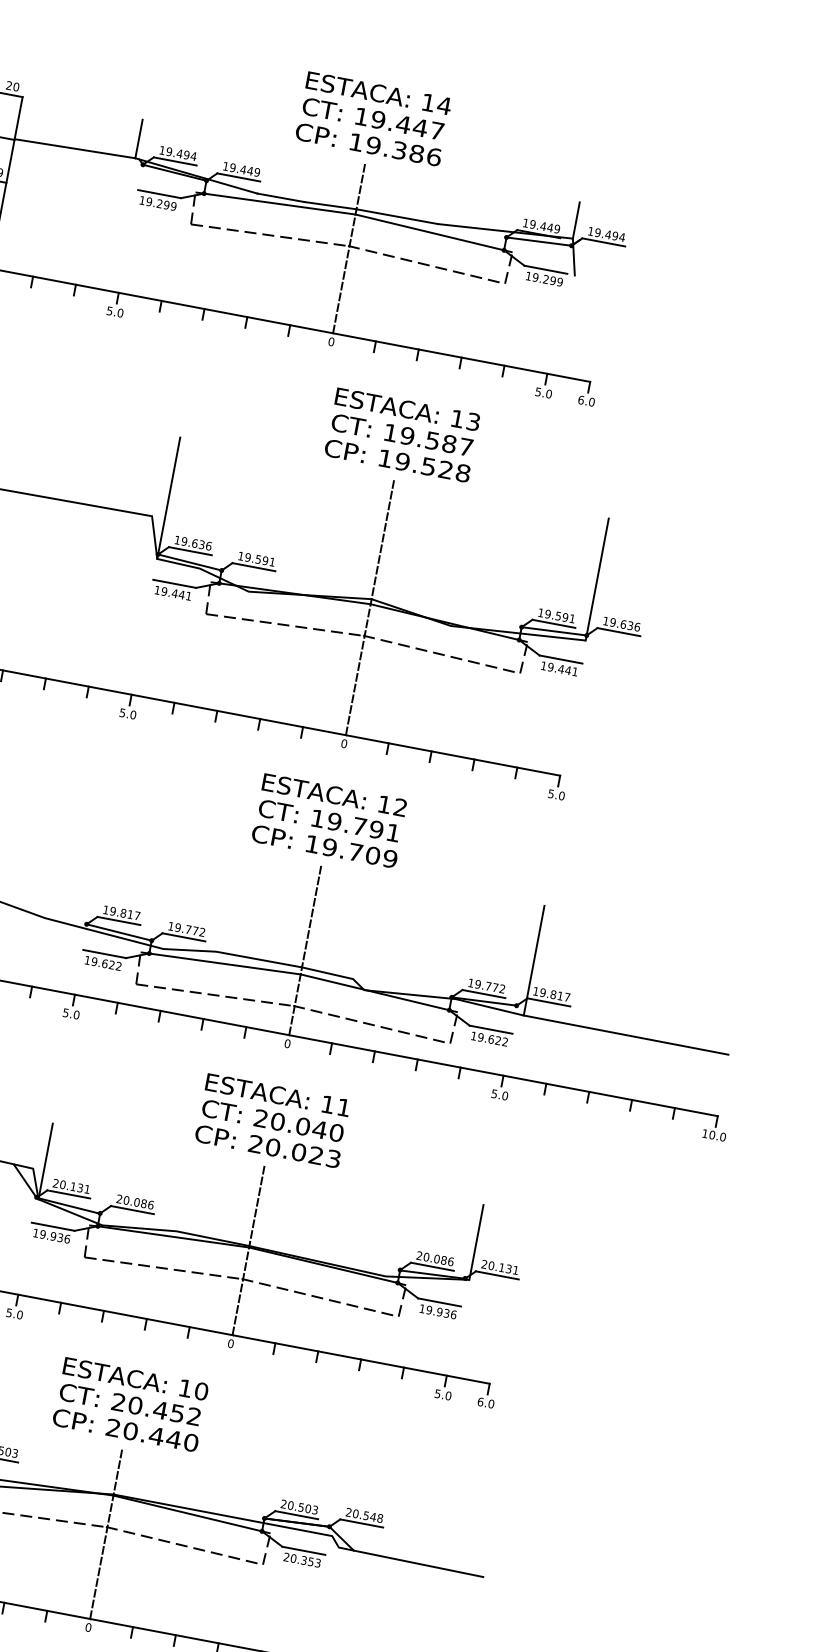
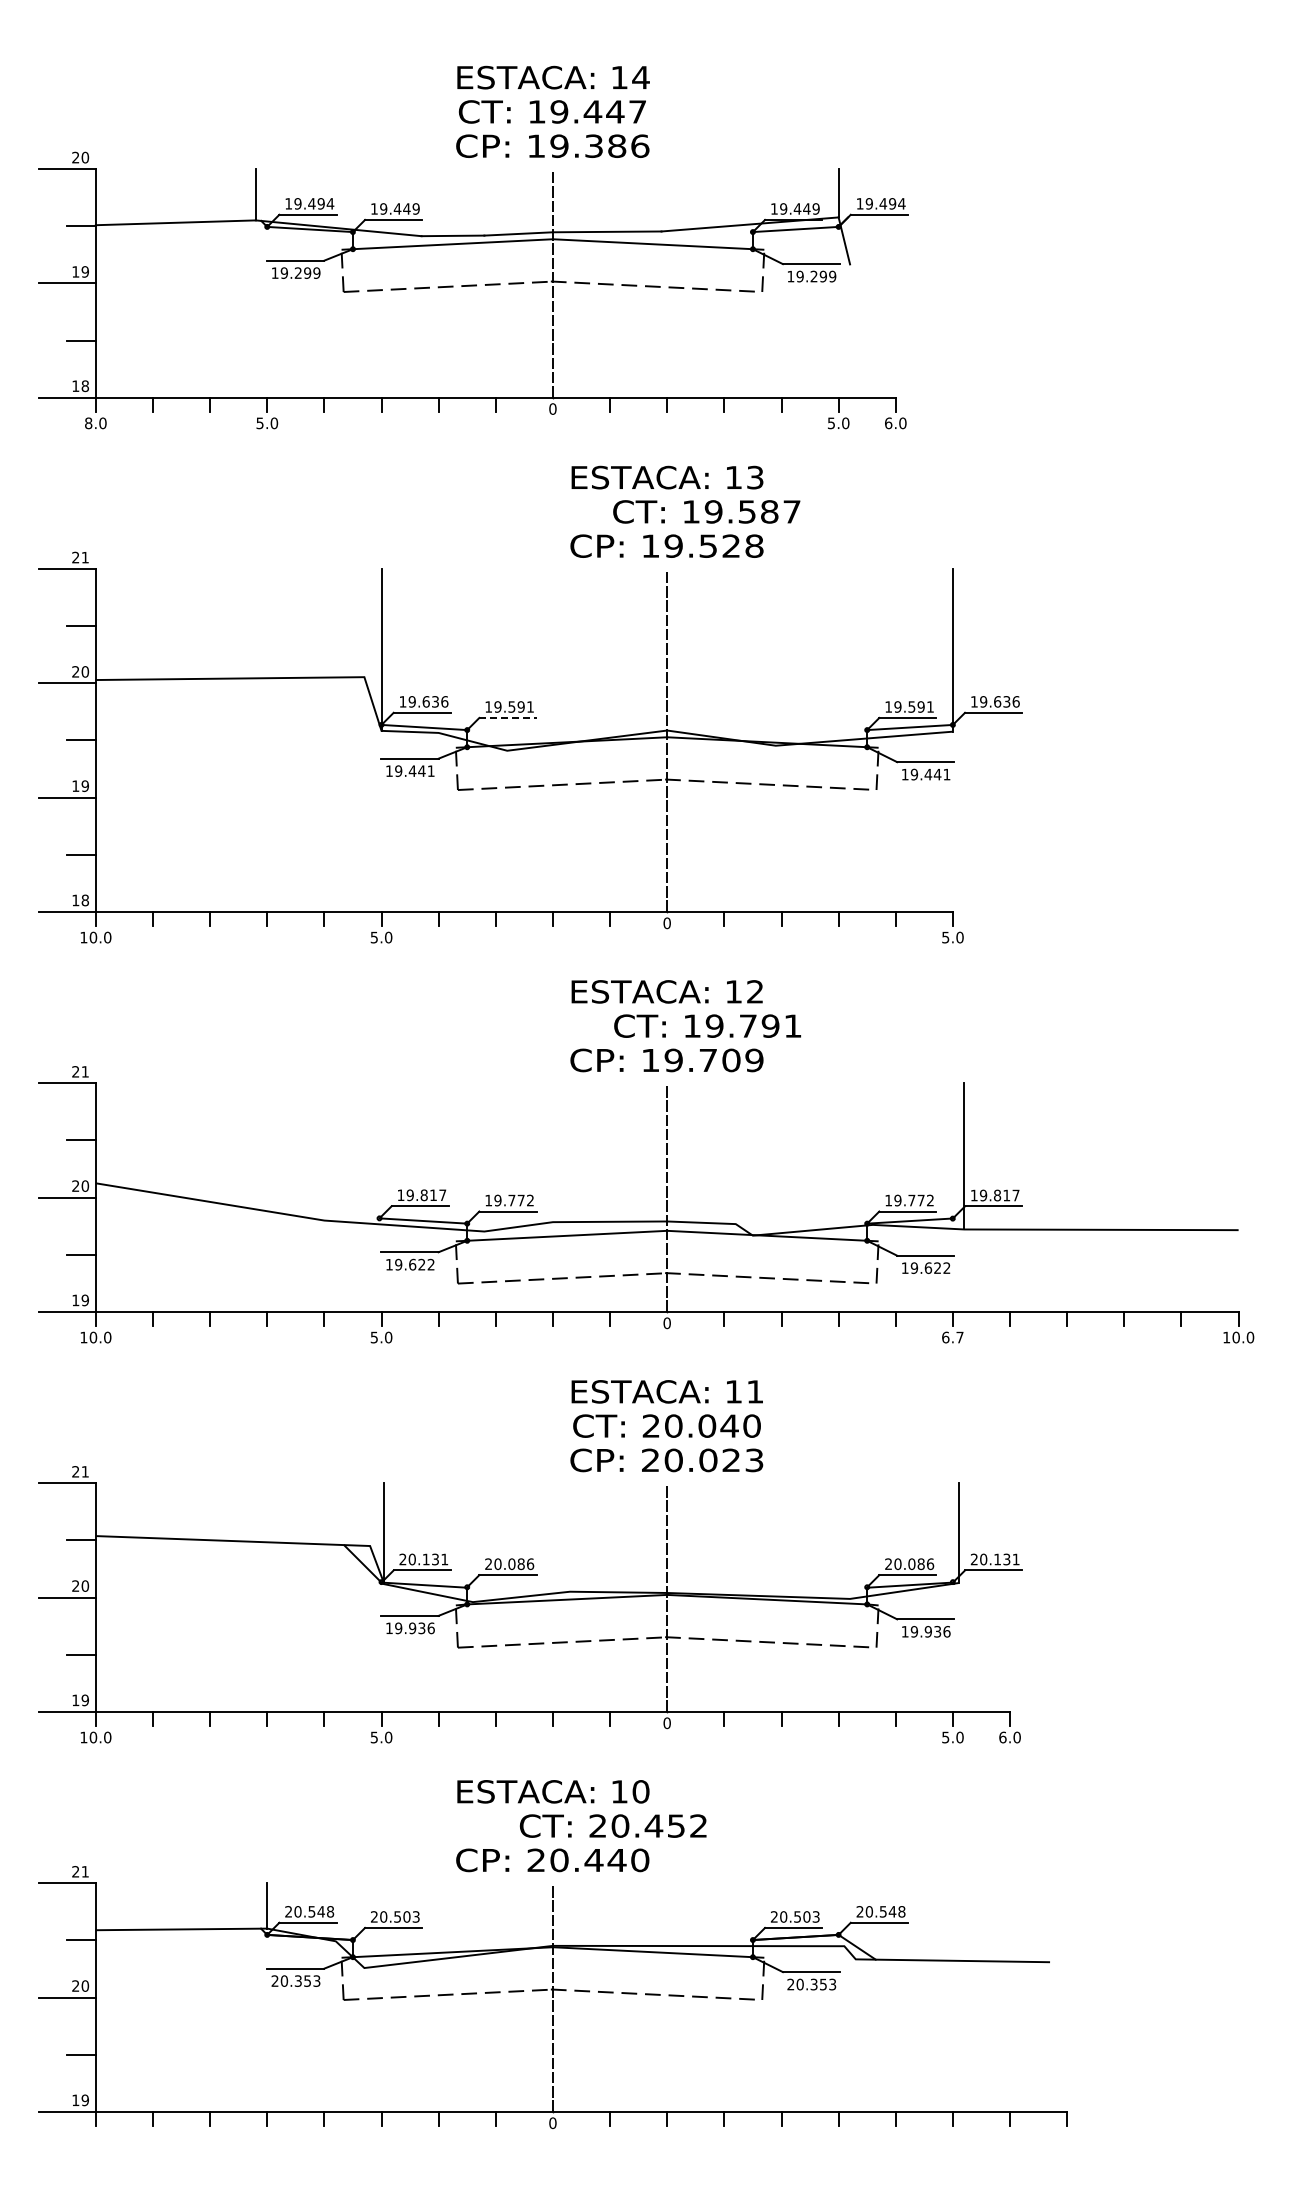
text: (402, 434) -> (706, 511), moved
line: (253, 566) -> (507, 717), solid -> dashed
text: (329, 820) -> (707, 1025), moved
text: (499, 1094) -> (952, 1337), 5.0 -> 6.7
text: (129, 1404) -> (612, 1825), moved

